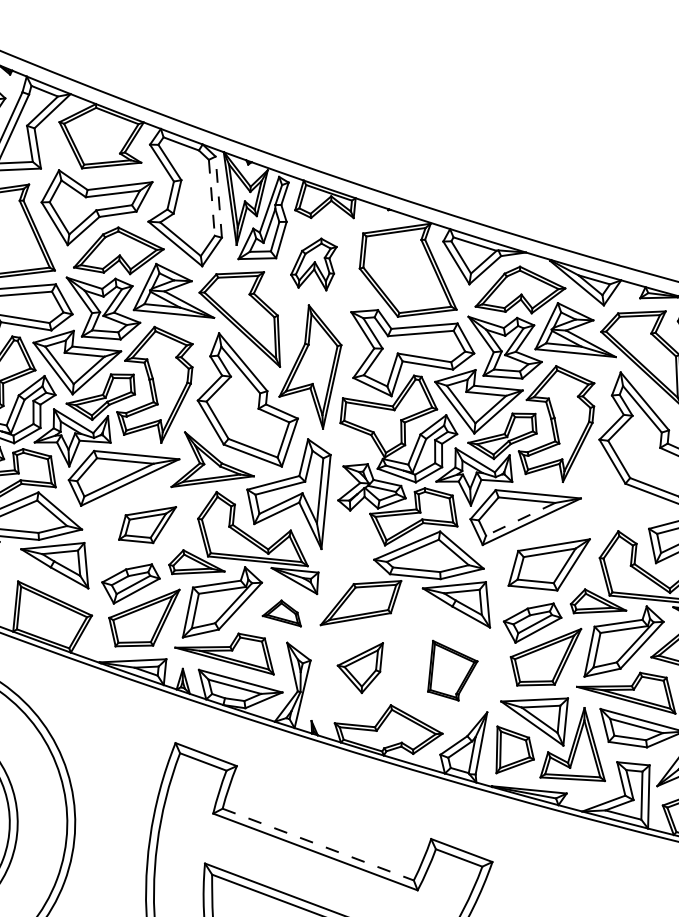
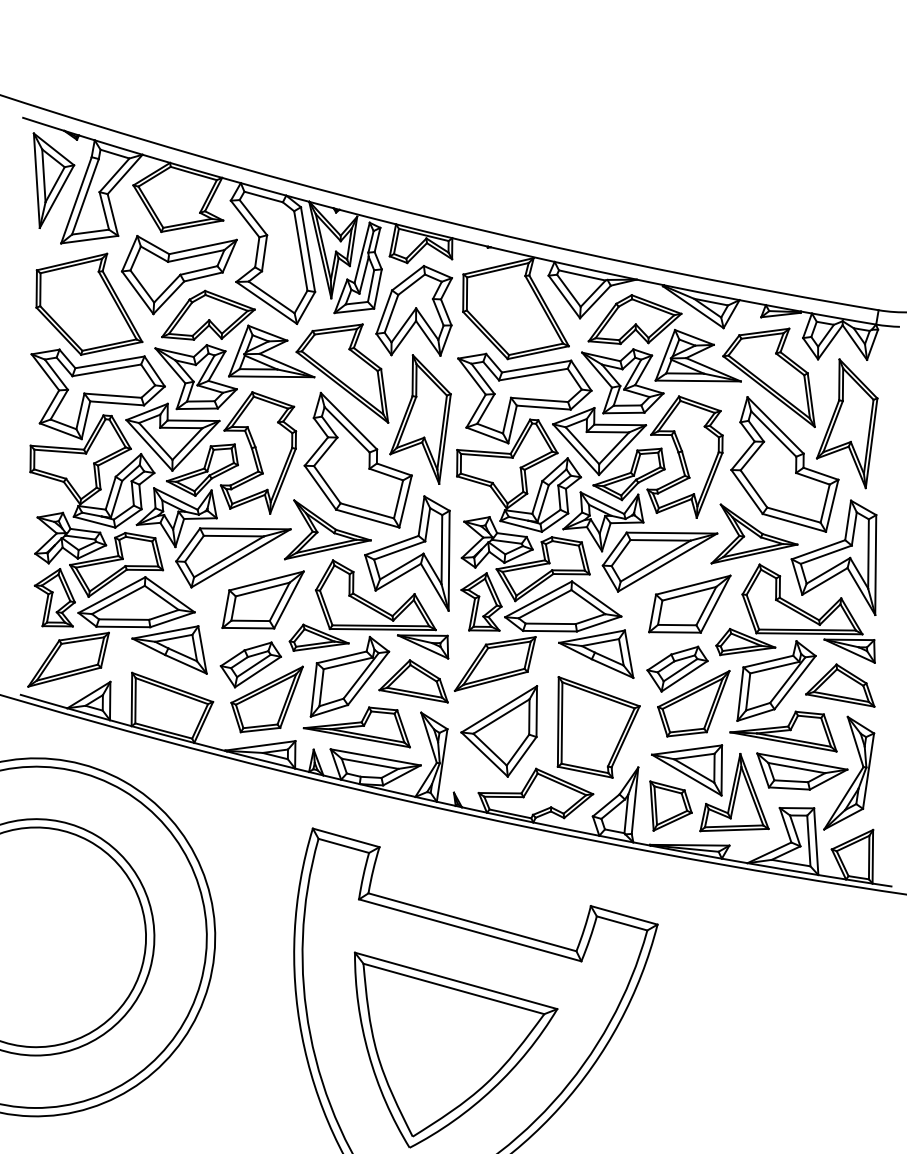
line: (219, 197) -> (308, 249), dashed -> solid
line: (211, 198) -> (300, 251), dashed -> solid
part: (313, 263) -> (413, 310), size x1.67
part: (616, 501) -> (754, 533), added
line: (520, 519) -> (655, 561), dashed -> solid
part: (147, 523) -> (262, 599), size x1.43
part: (353, 543) -> (481, 601), added
part: (282, 612) -> (413, 681), size x1.67
part: (359, 667) -> (499, 731), size x1.67
part: (453, 671) -> (598, 727), size x1.67
line: (318, 844) -> (472, 922), dashed -> solid

